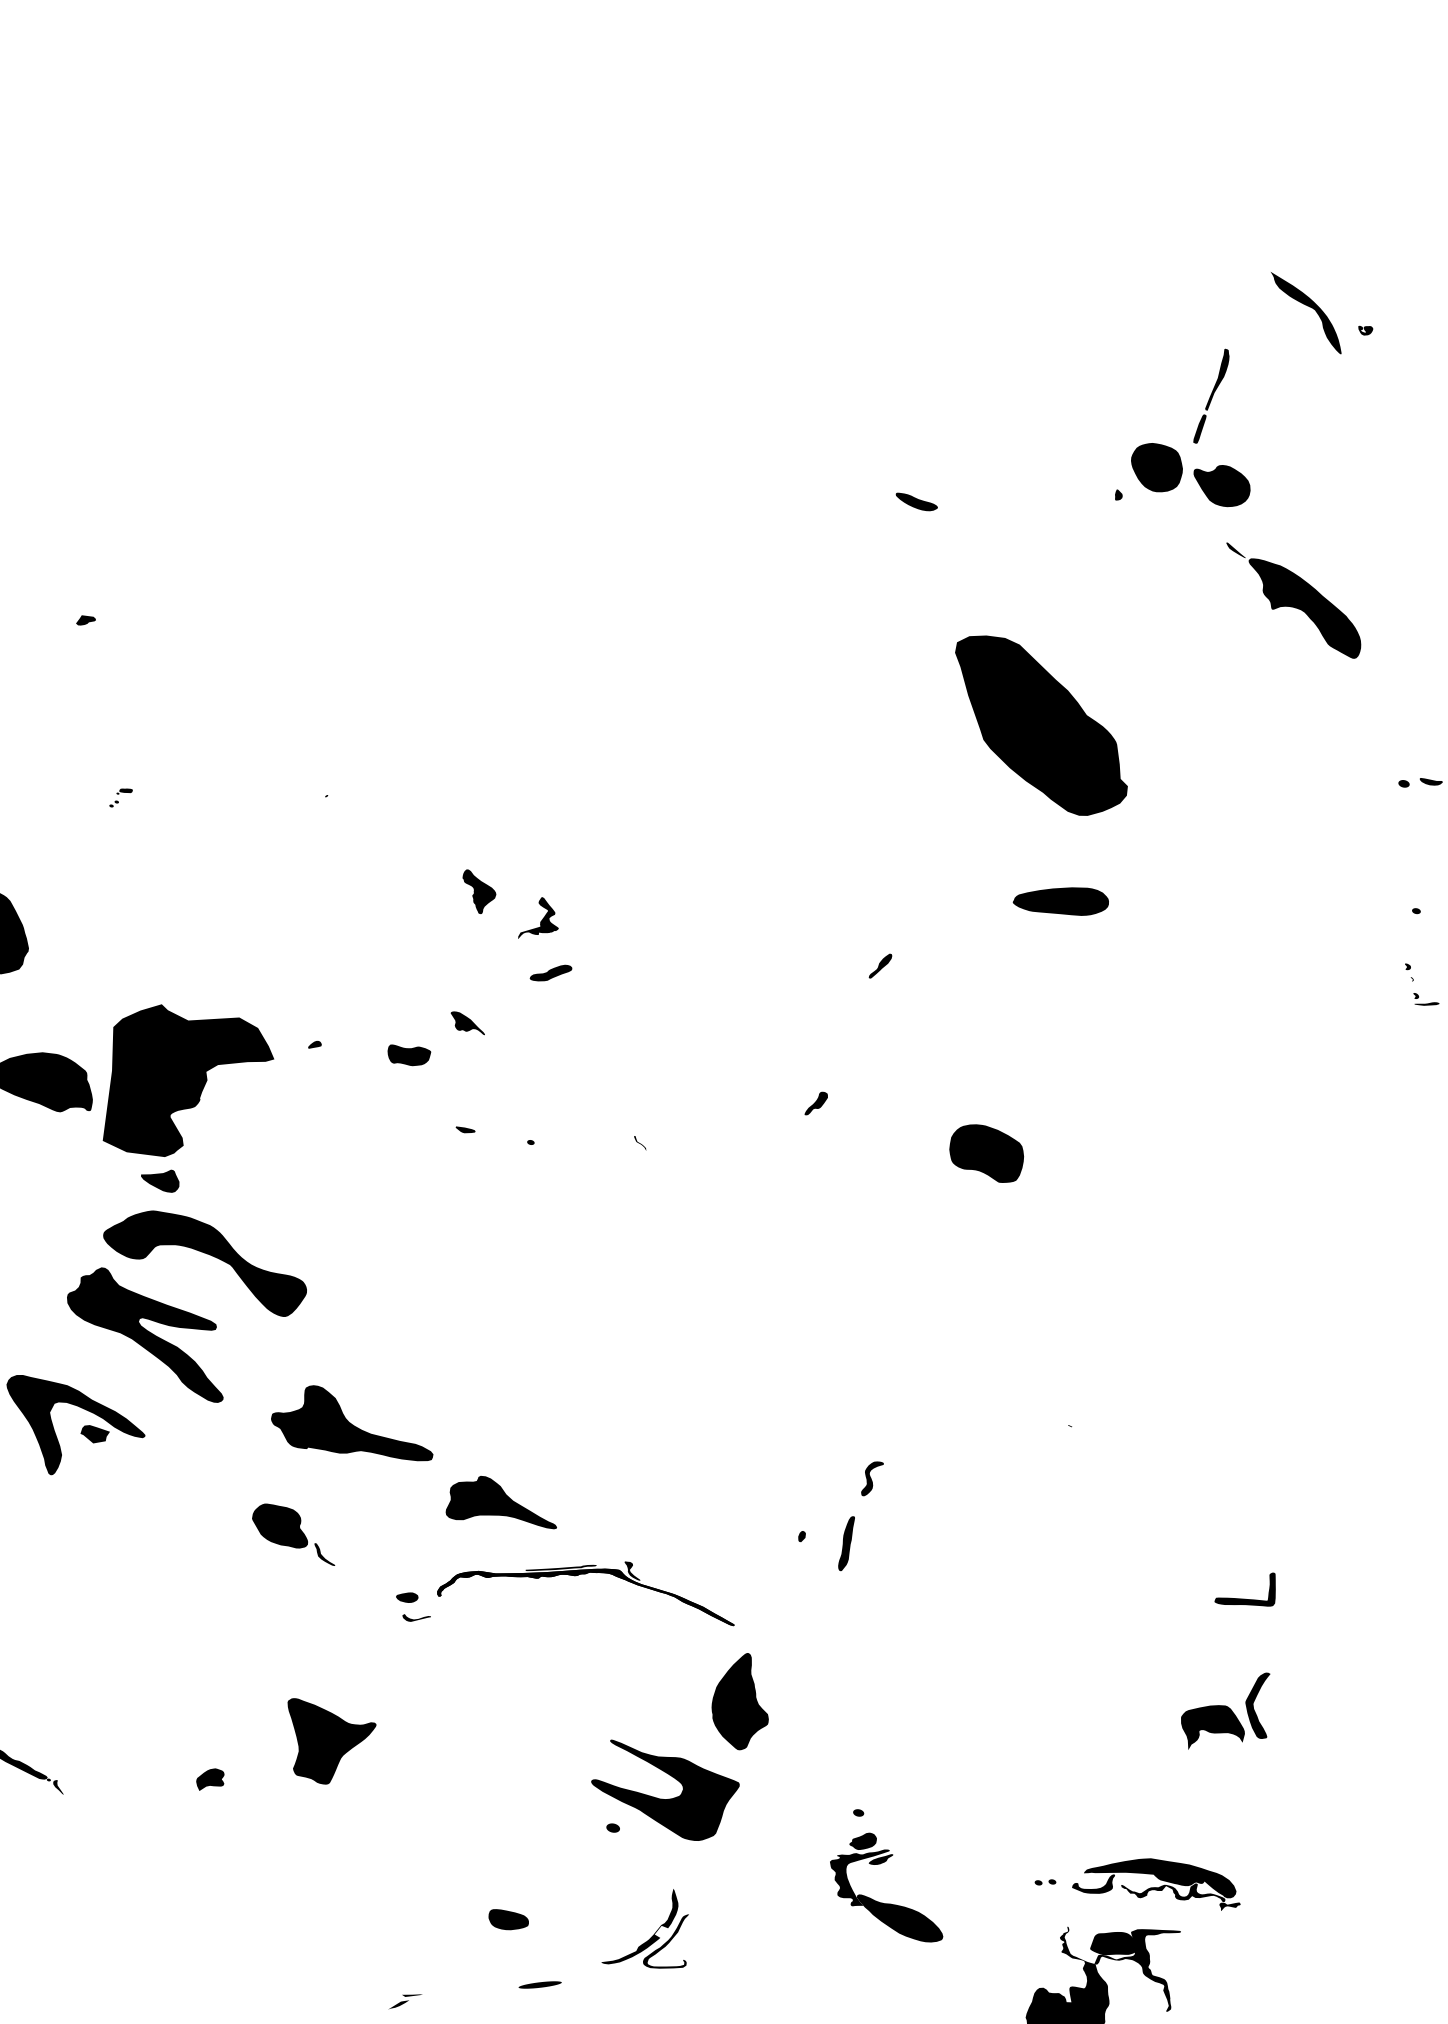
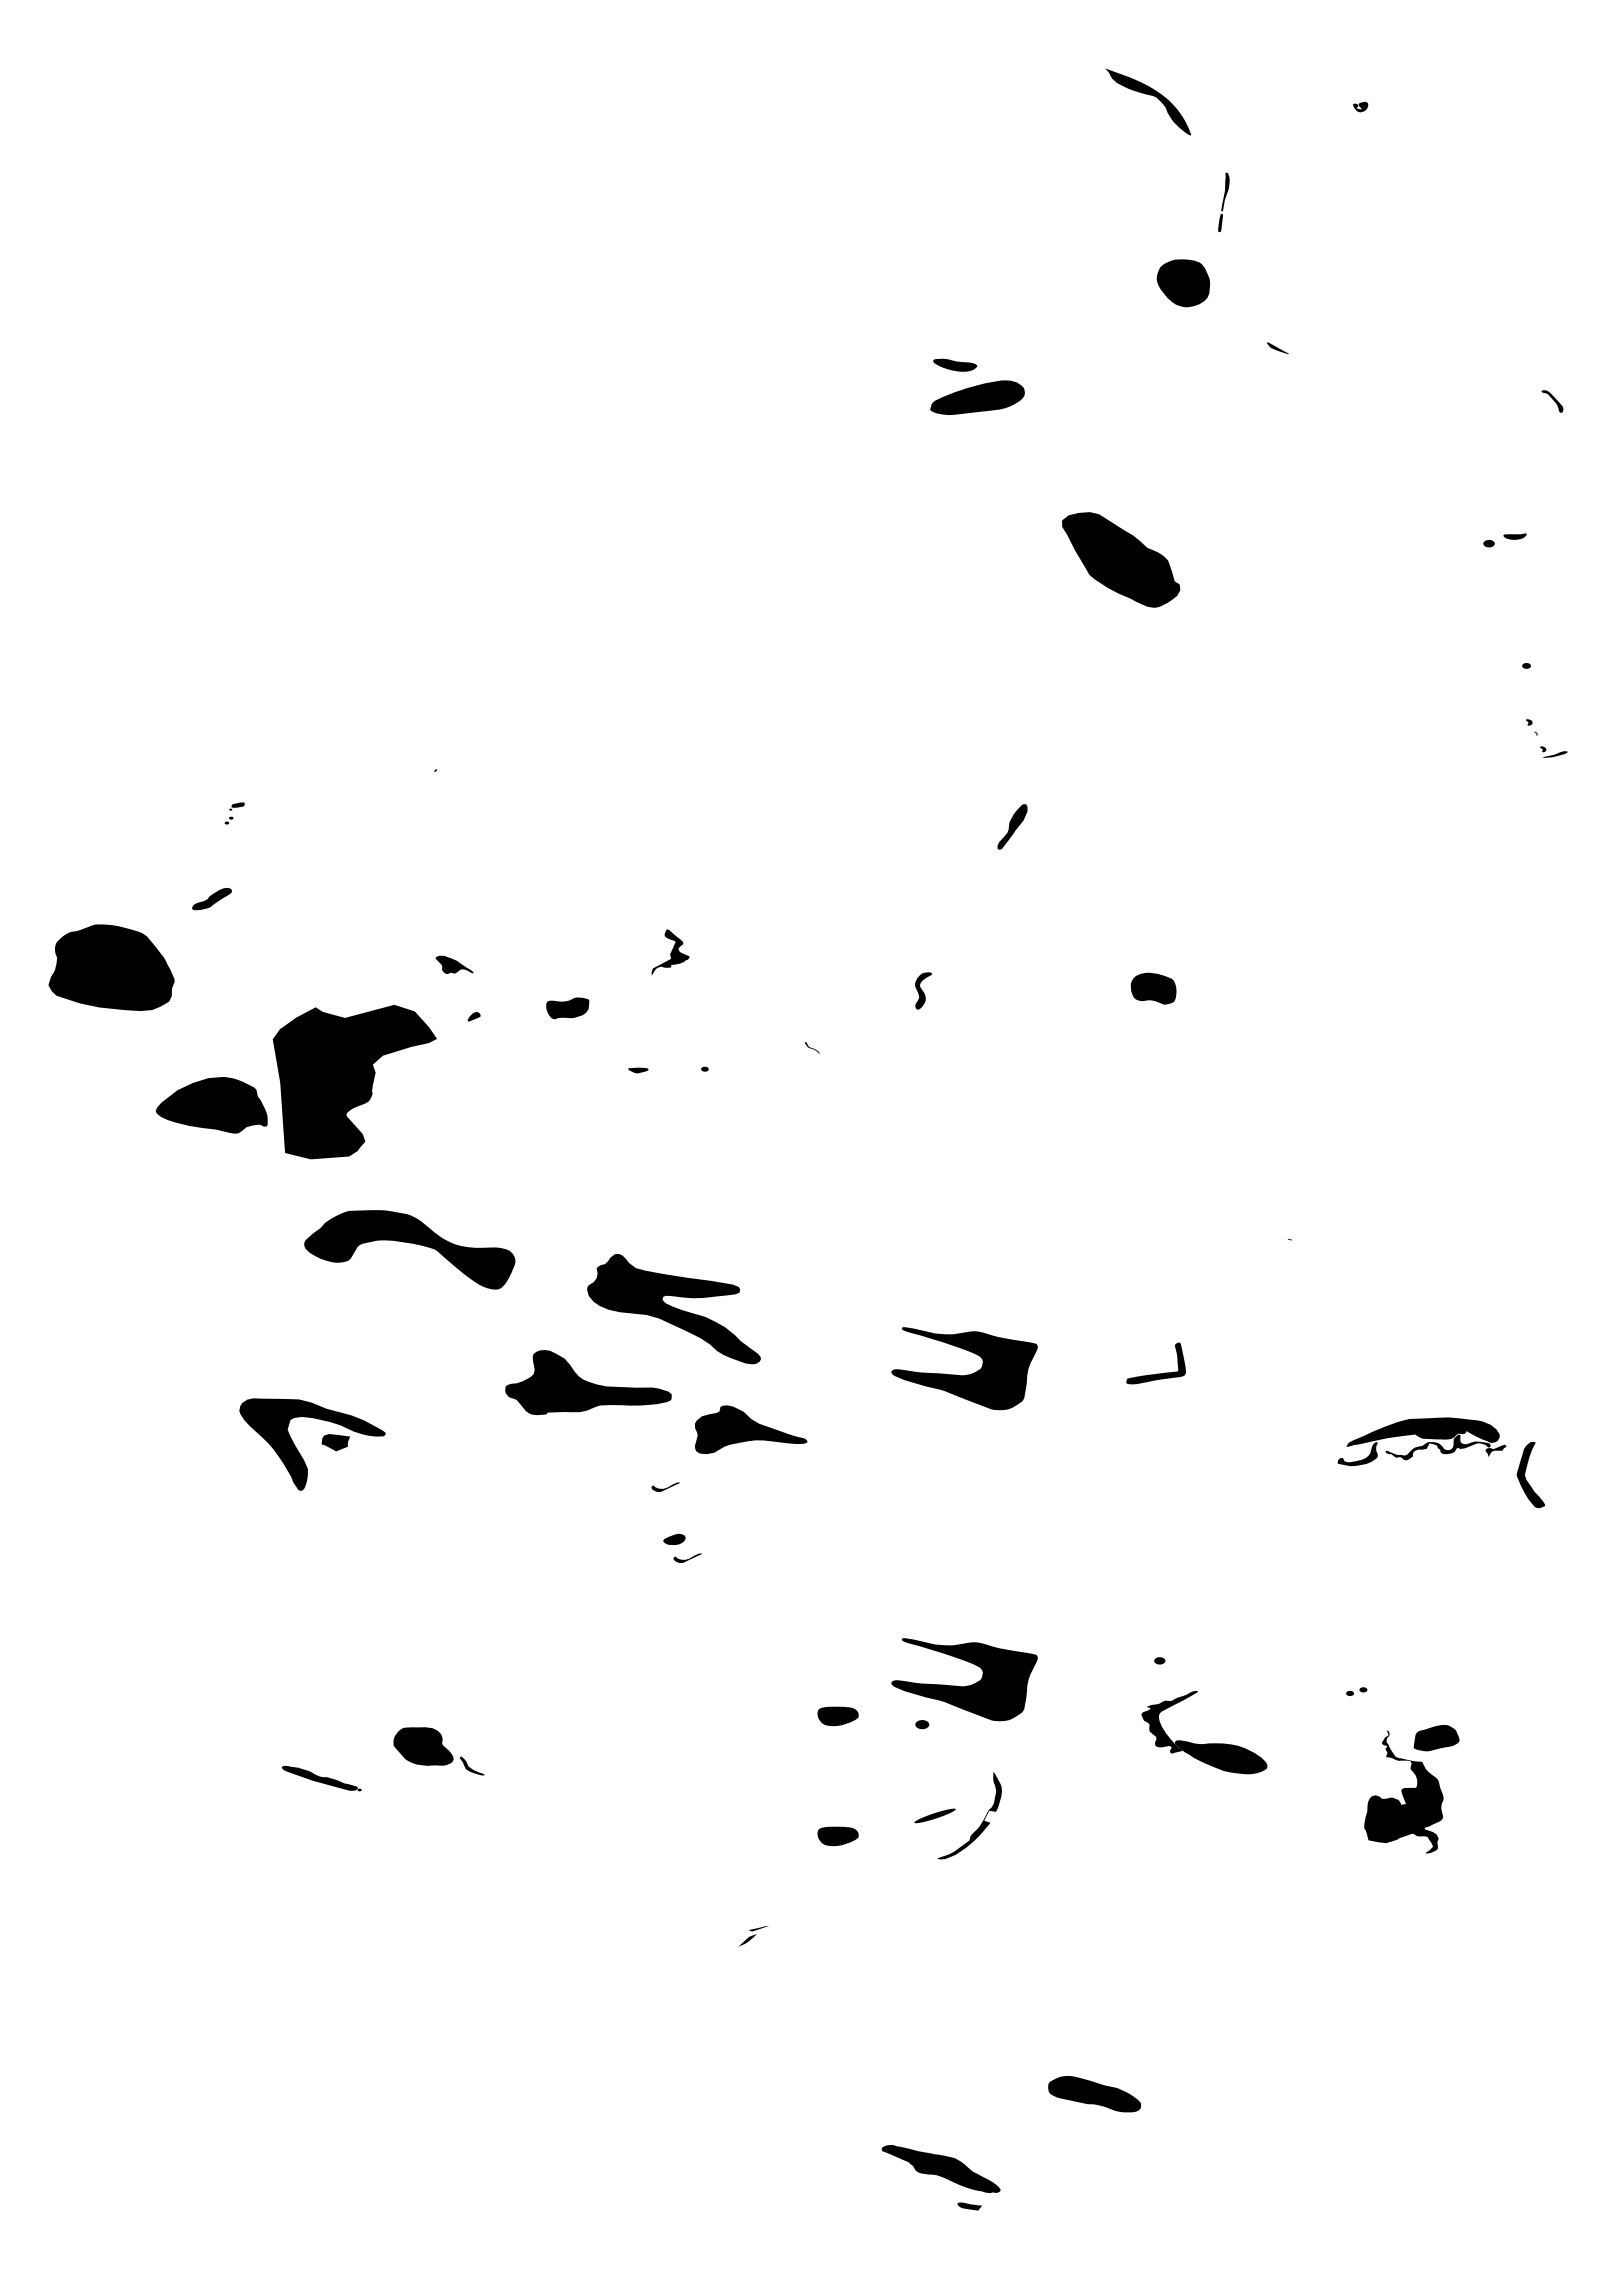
part: (1308, 307) -> (1149, 95), moved
part: (1211, 396) -> (1223, 202), size x0.6
part: (1221, 485) -> (1250, 287), removed
fill: (1119, 495) -> (1152, 317), removed
fill: (1303, 608) -> (1355, 391), removed
fill: (85, 620) -> (164, 646), removed
part: (1039, 725) -> (1120, 559), size x0.6
part: (478, 892) -> (603, 834), removed
part: (1061, 899) -> (977, 397), moved
part: (541, 919) -> (670, 951), moved
part: (880, 965) -> (1012, 826), size x1.6
part: (550, 973) -> (211, 899), moved
part: (468, 1022) -> (454, 964), moved
fill: (816, 1104) -> (977, 974), removed
part: (986, 1152) -> (1153, 988), size x0.6
part: (160, 1178) -> (349, 1178), removed
part: (147, 1333) -> (673, 1309), moved
part: (872, 1478) -> (923, 990), moved
part: (727, 1494) -> (967, 1374), added
part: (294, 1533) -> (438, 1751), moved
fill: (801, 1536) -> (1048, 1401), removed
part: (409, 1543) -> (665, 1486), added
fill: (846, 1543) -> (1094, 1399), removed
part: (585, 1574) -> (844, 1481), removed
part: (1245, 1598) -> (1156, 1373), moved
fill: (742, 1701) -> (1023, 1574), removed
part: (1212, 1728) -> (1489, 1507), removed
part: (325, 1743) -> (623, 1699), removed
part: (210, 1779) -> (518, 1757), removed
fill: (58, 1786) -> (370, 1794), removed
part: (531, 1803) -> (837, 1716), added
fill: (862, 1841) -> (1169, 1687), removed
fill: (880, 1858) -> (1190, 1701), removed
part: (1158, 1882) -> (1421, 1441), moved
fill: (669, 1940) -> (999, 1823), removed
fill: (1136, 1964) -> (1462, 1753), removed
part: (539, 1984) -> (934, 1815), moved

